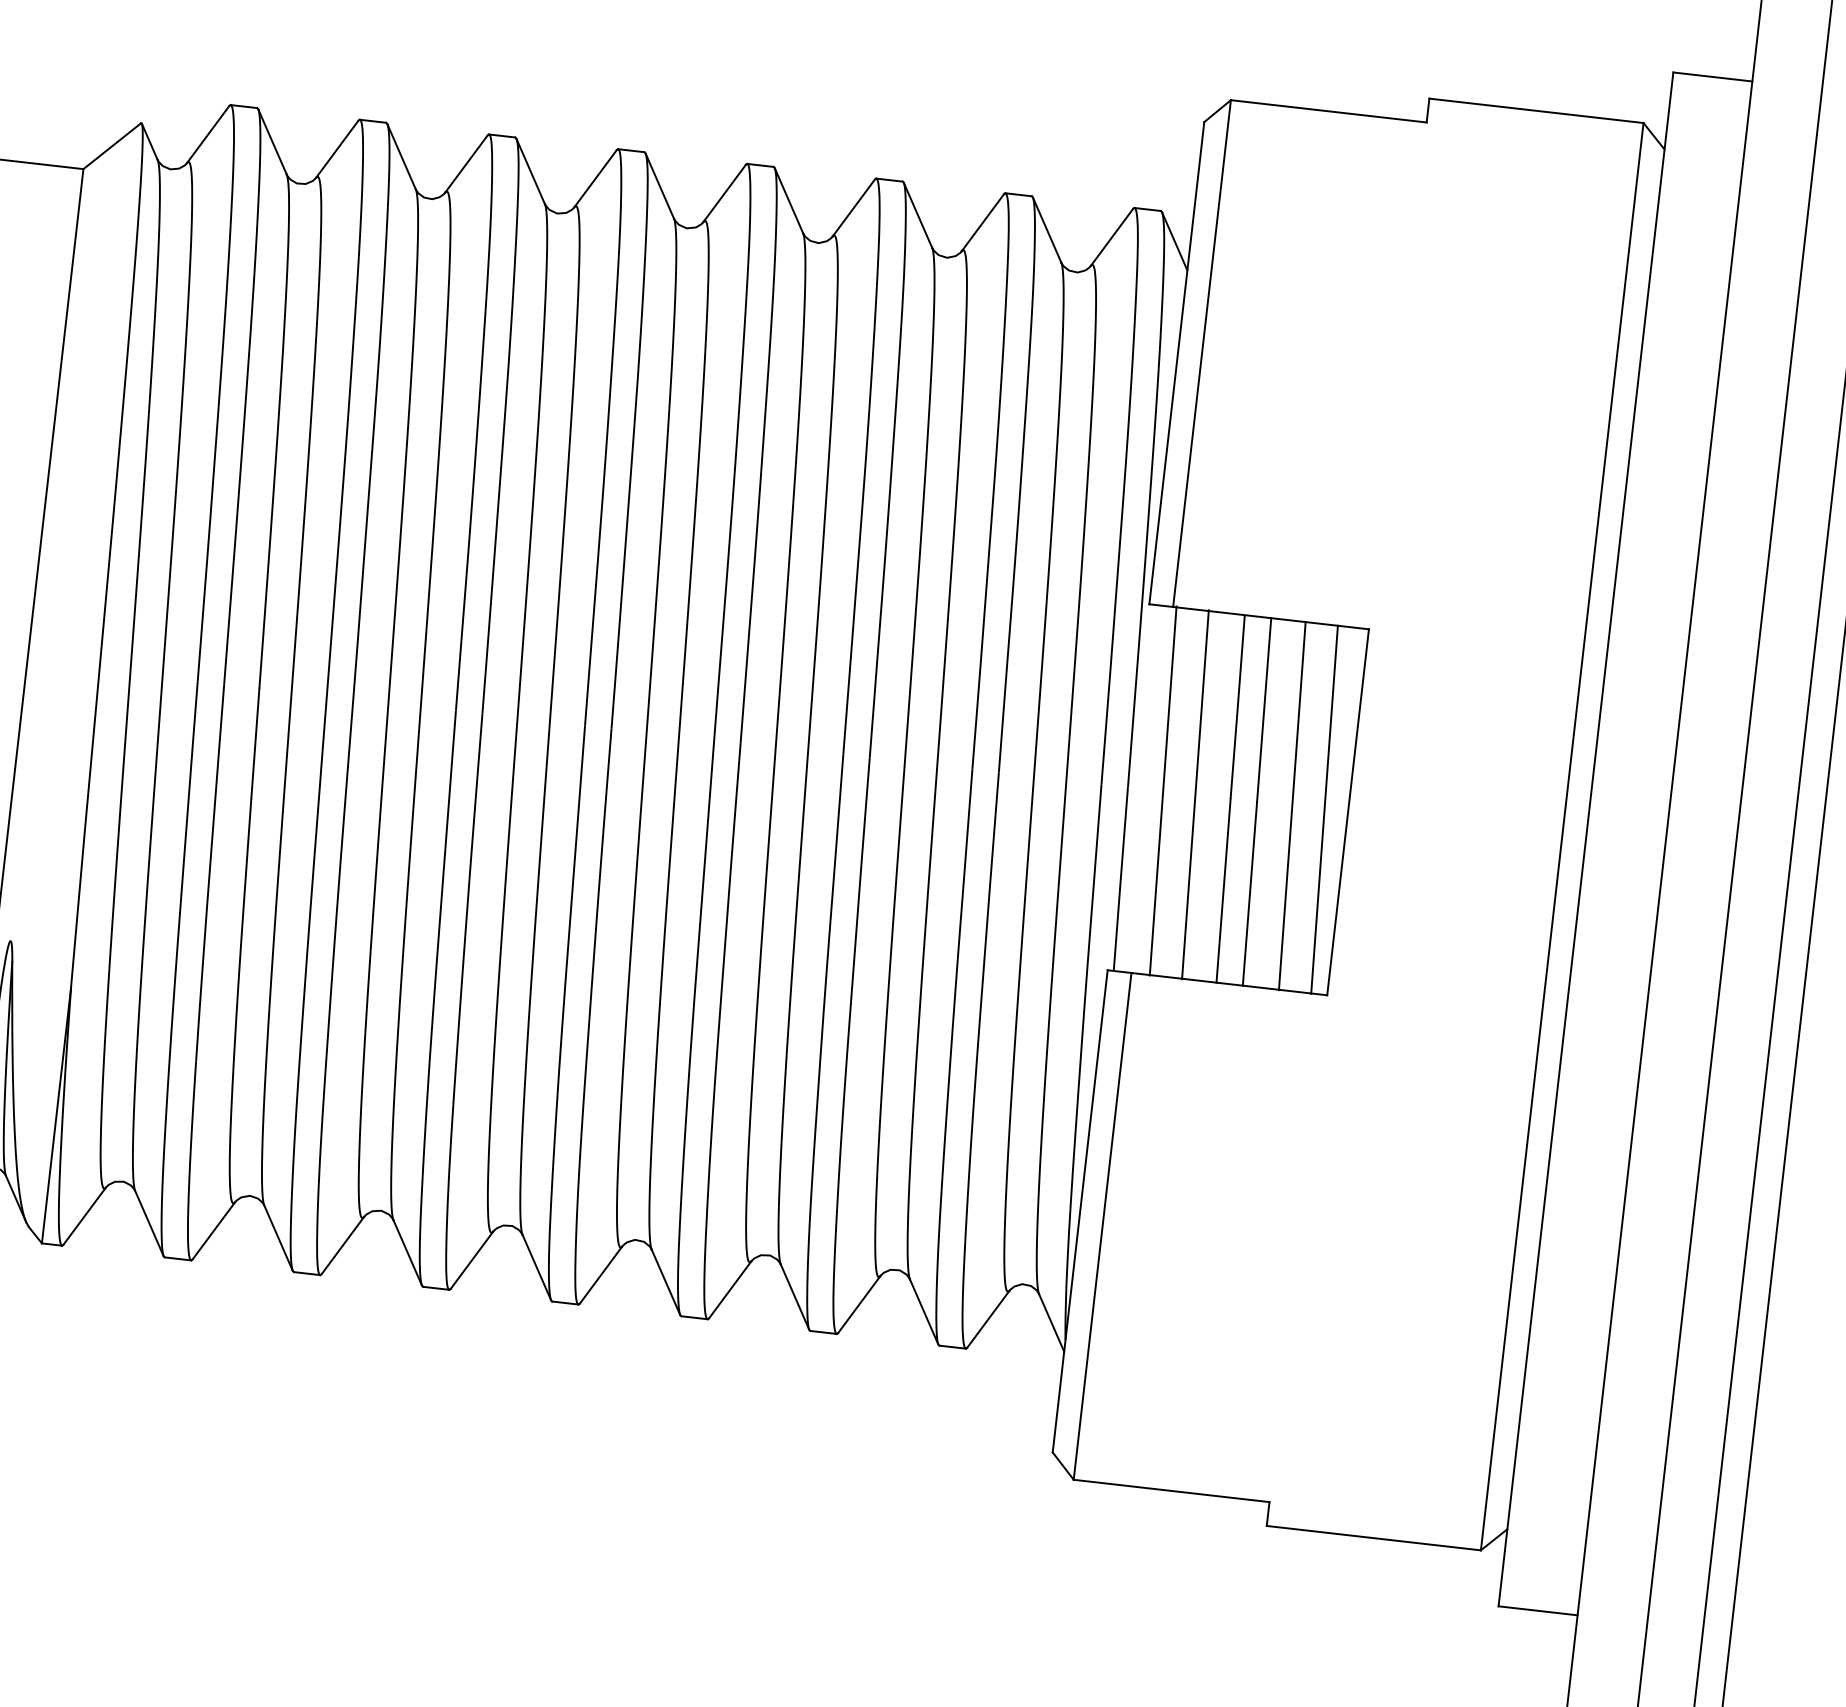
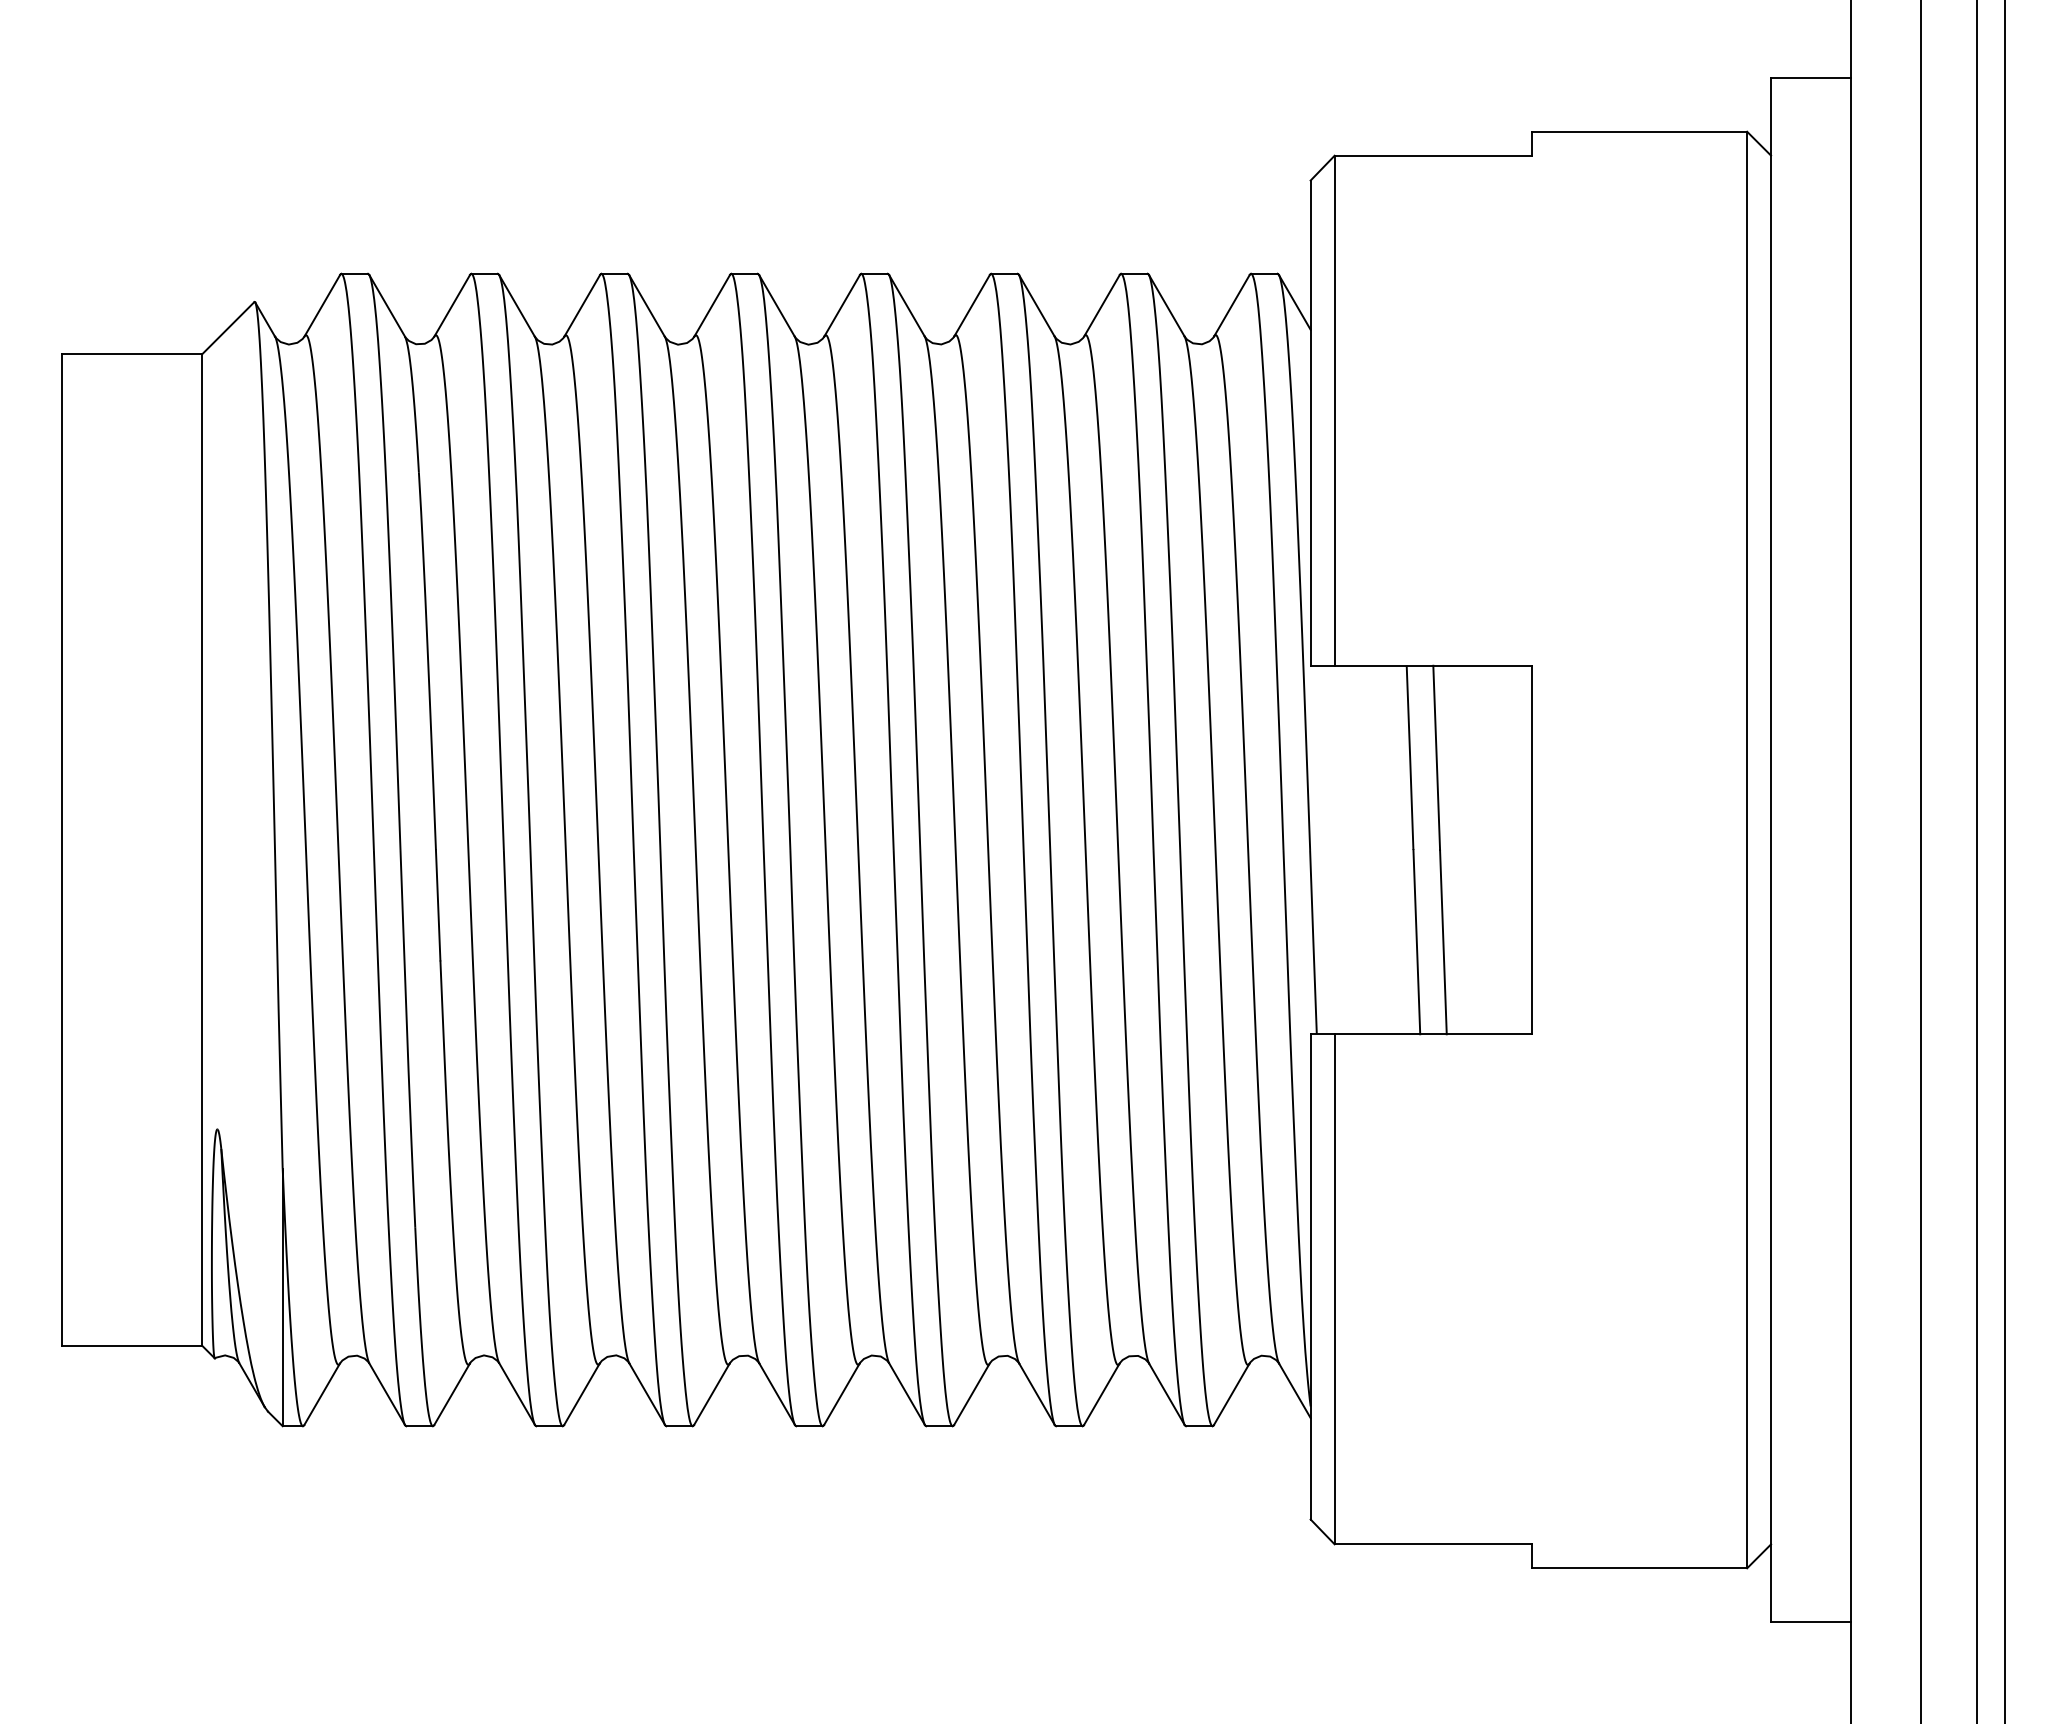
line: (1163, 790) -> (1345, 849), removed
line: (1194, 794) -> (1377, 849), removed
line: (1292, 805) -> (1475, 849), removed
line: (1324, 809) -> (1507, 849), removed

